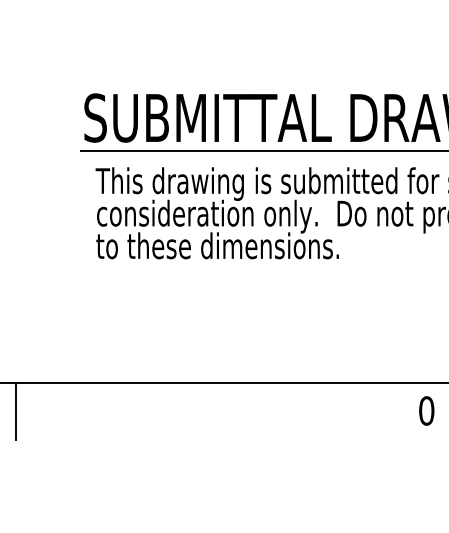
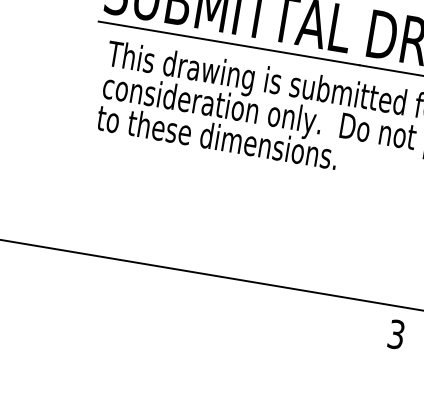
text: (426, 410) -> (396, 334), 0 -> 3

